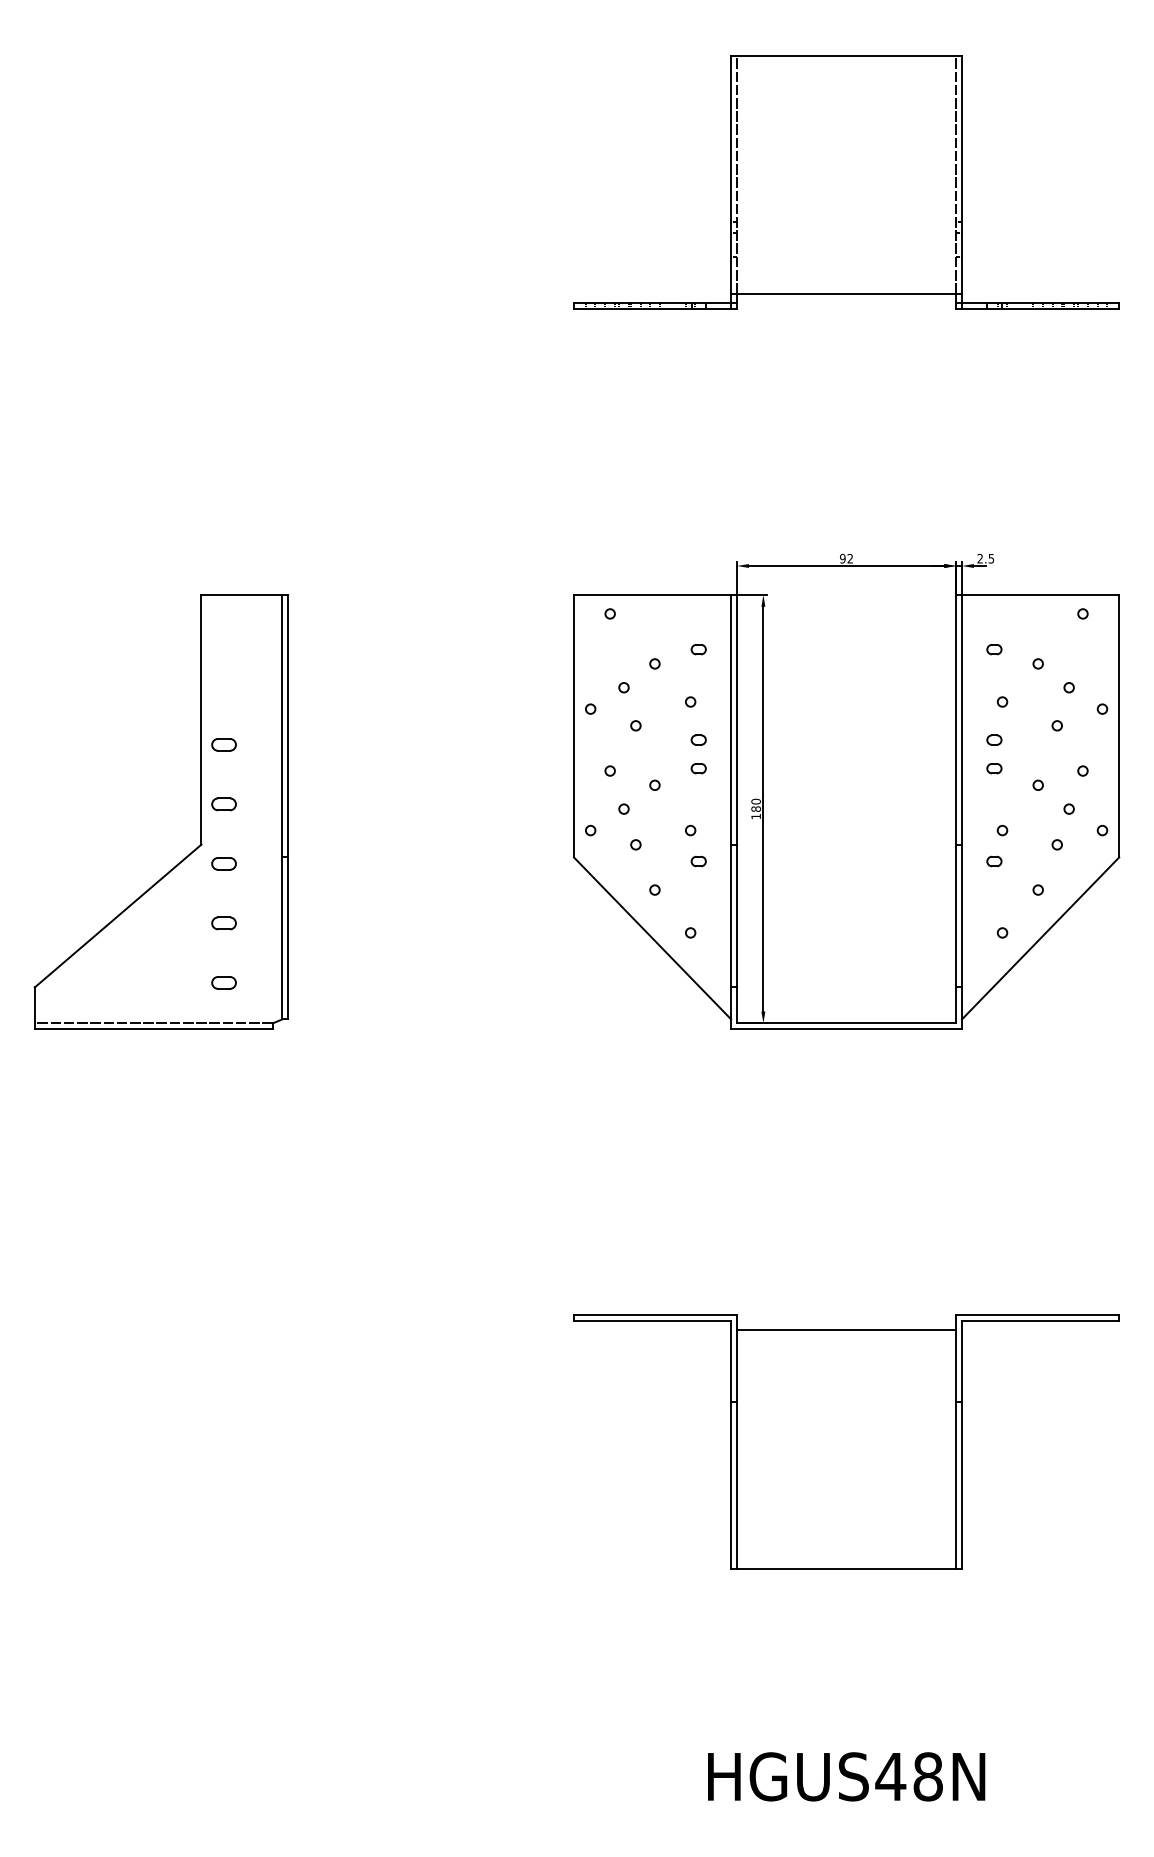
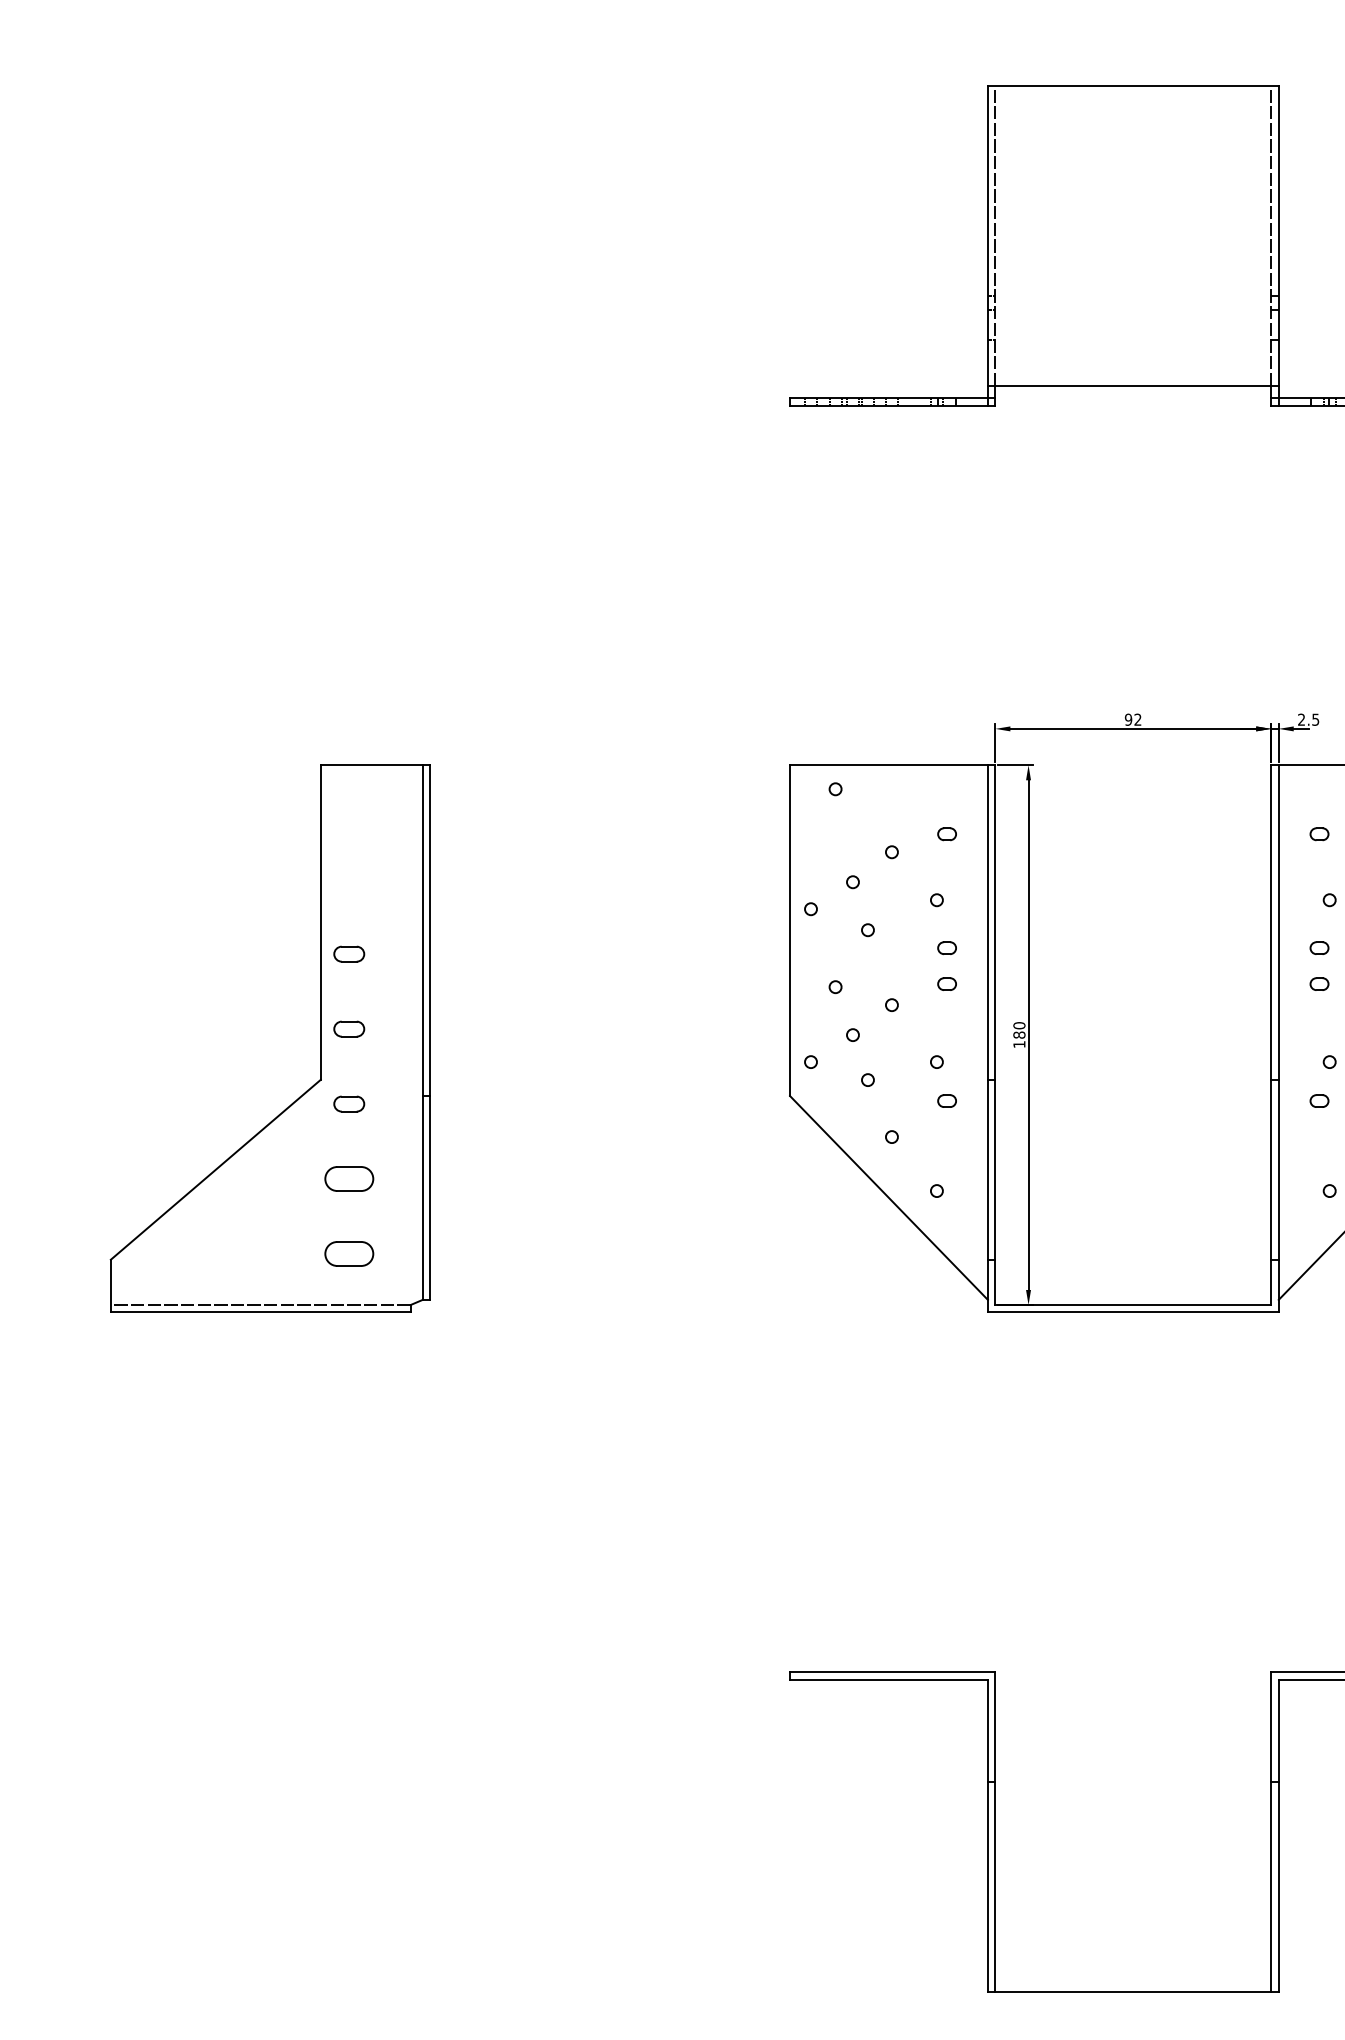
part: (223, 923) -> (348, 1179), size x1.6
part: (223, 982) -> (348, 1253), size x1.6
line: (846, 1330) -> (1133, 1691), removed

